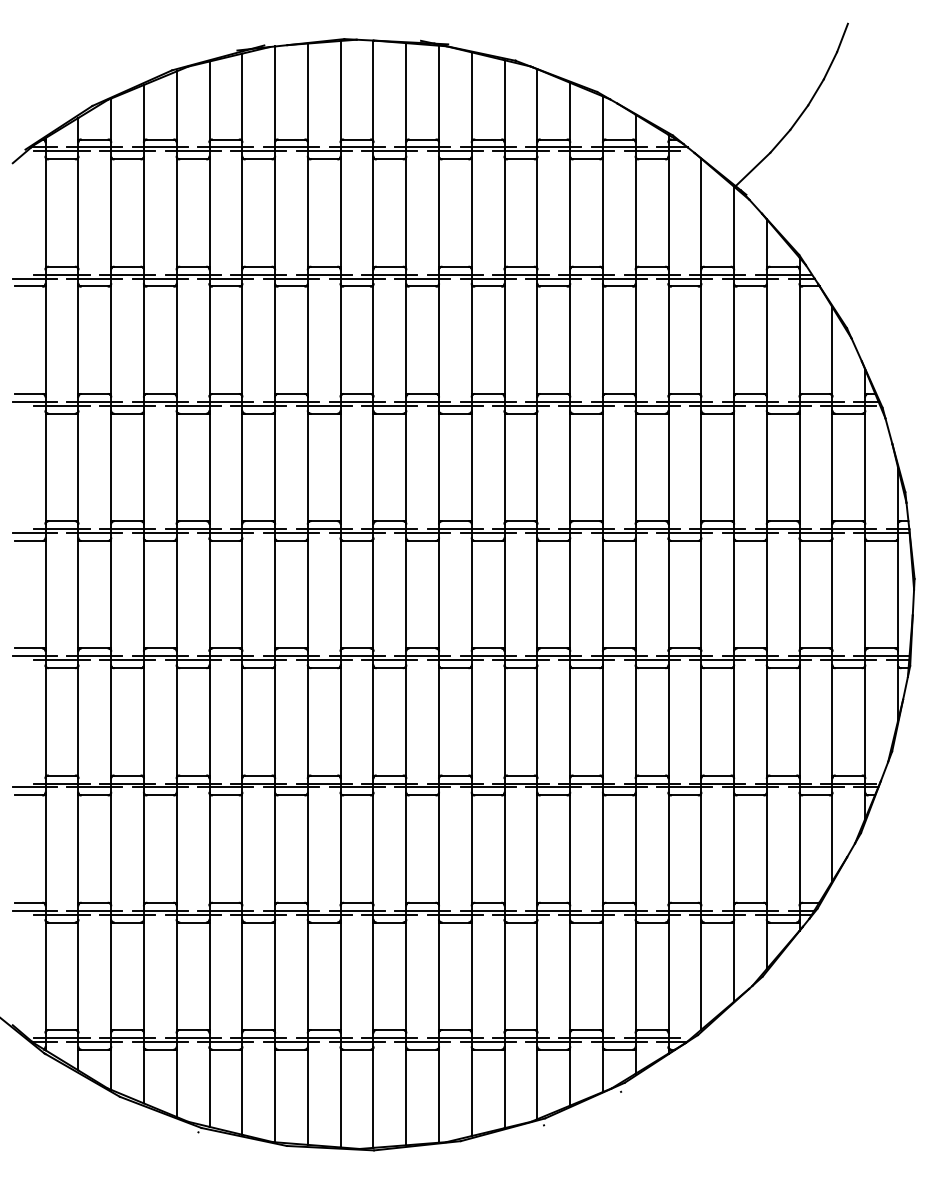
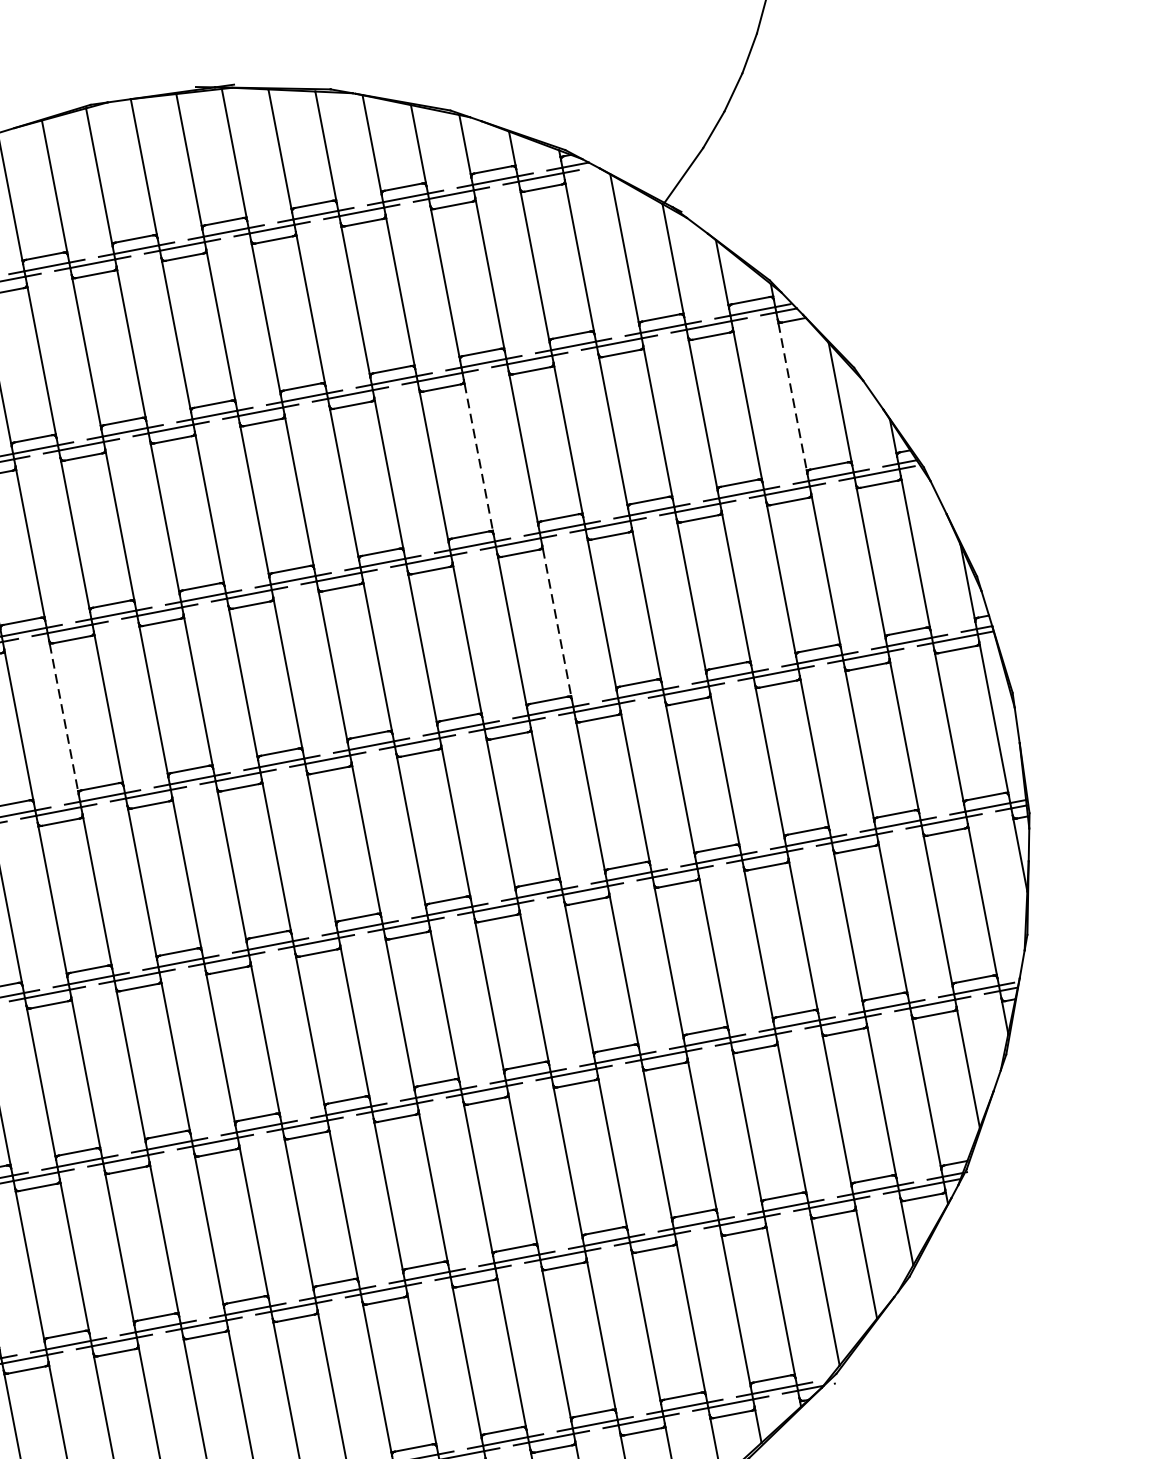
line: (570, 340) -> (479, 457), solid -> dashed
line: (799, 340) -> (792, 397), solid -> dashed
line: (242, 467) -> (64, 717), solid -> dashed
line: (602, 467) -> (556, 622), solid -> dashed

